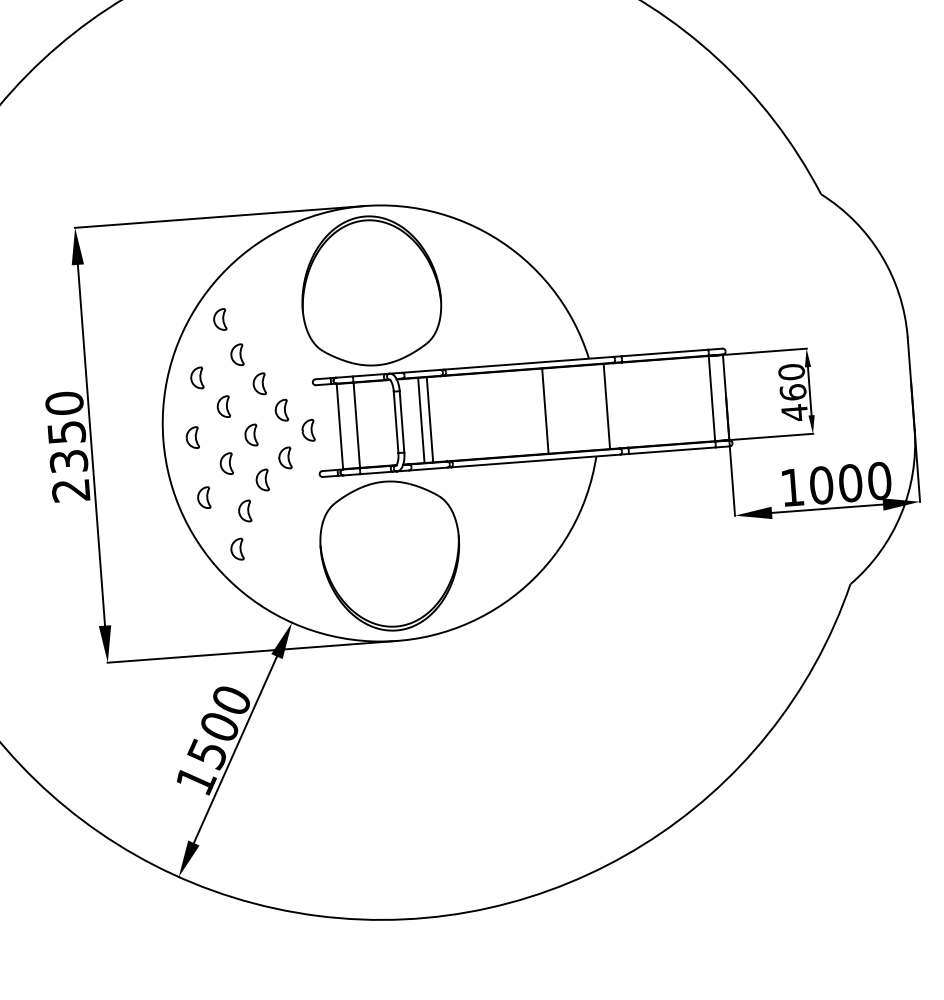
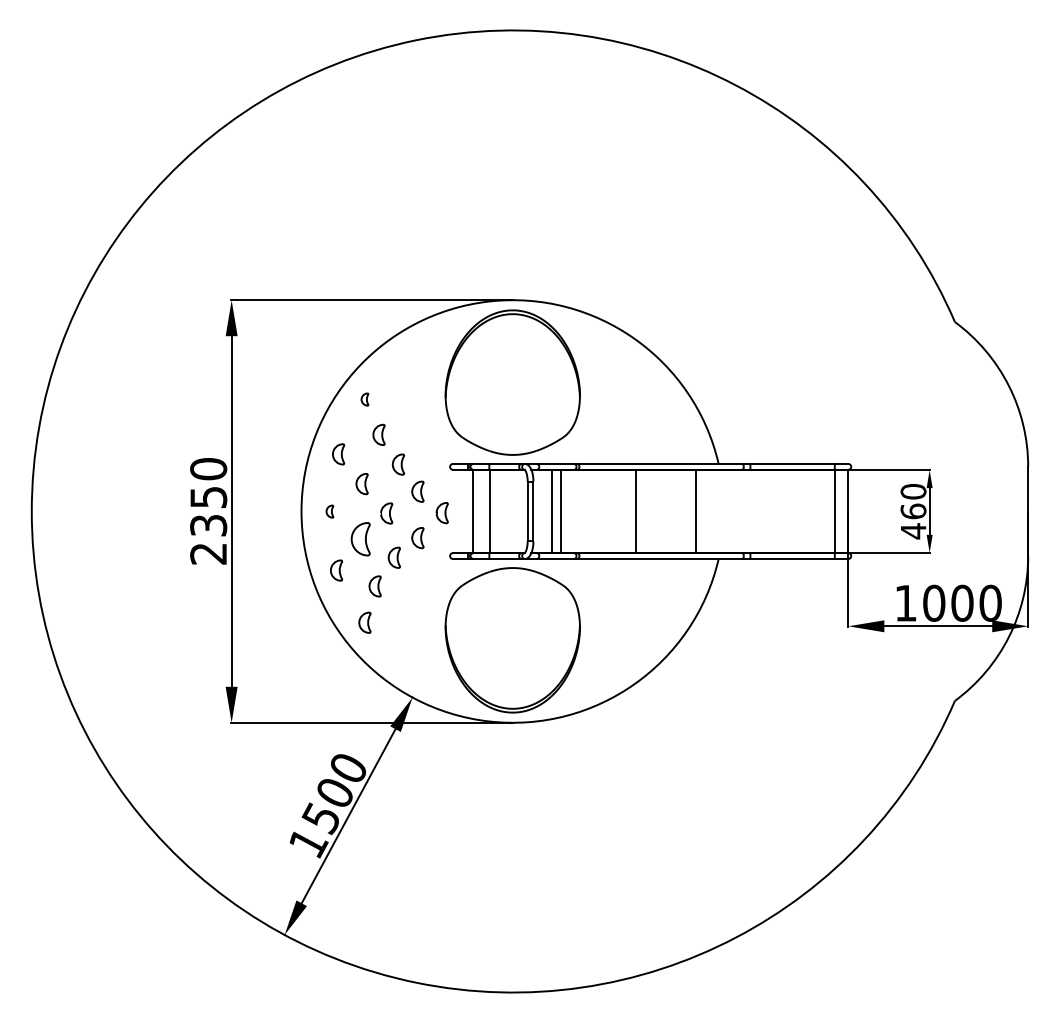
part: (219, 319) -> (364, 399), size x0.6
line: (606, 406) -> (696, 511), moved
line: (545, 411) -> (635, 511), moved
part: (192, 437) -> (329, 511), size x0.6
part: (226, 464) -> (360, 539), size x1.6

